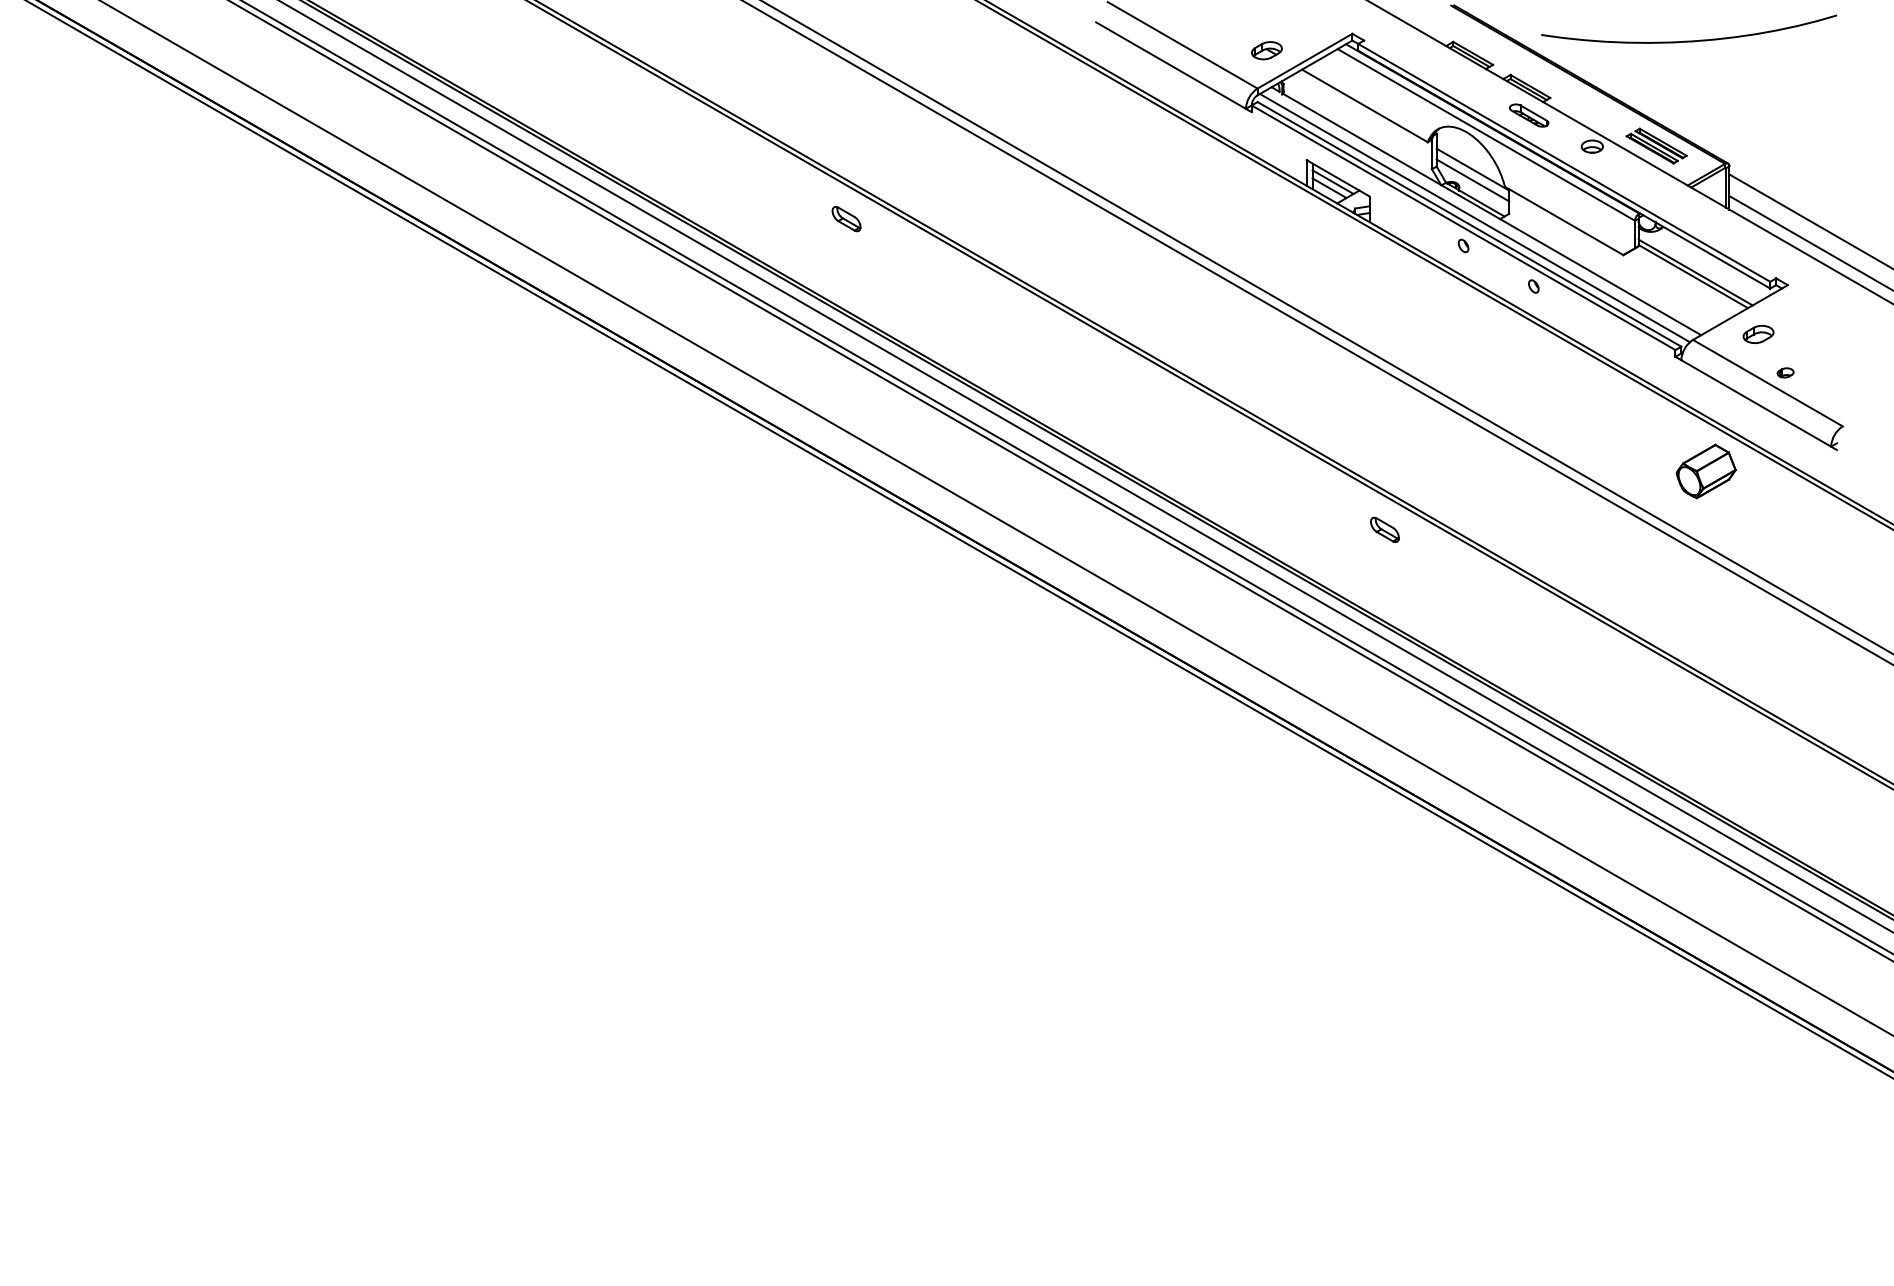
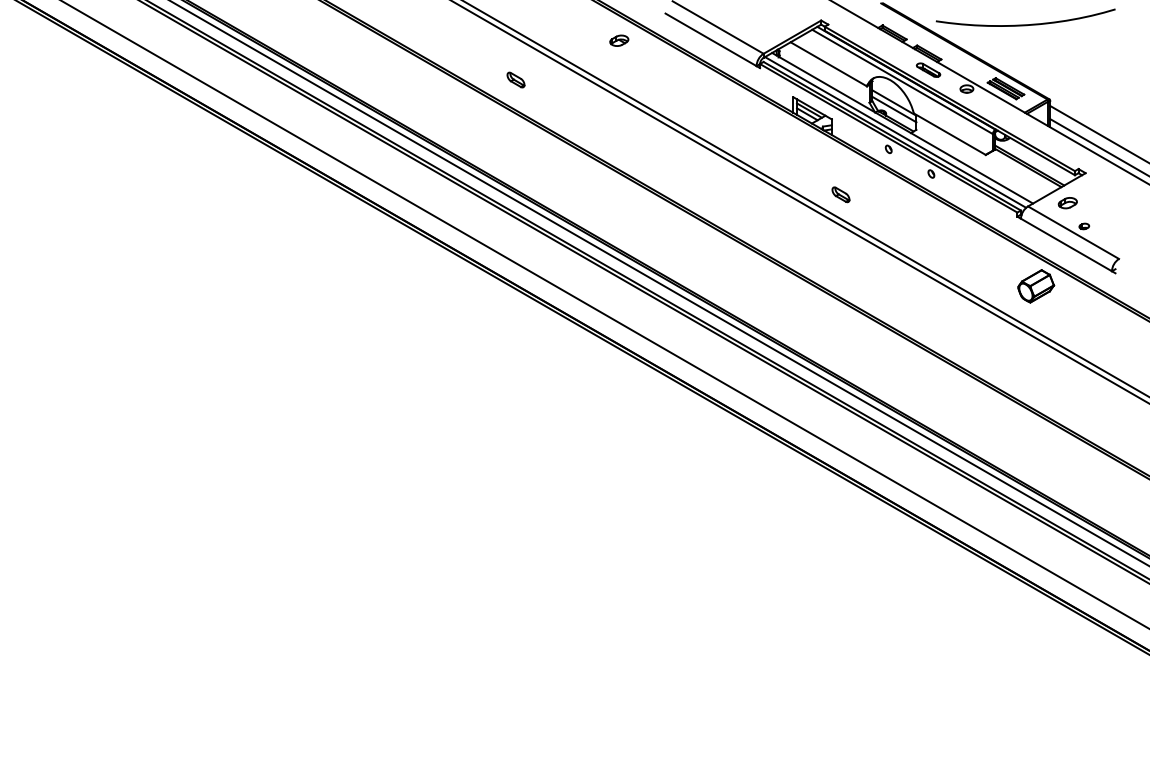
part: (1267, 50) -> (619, 40), moved
part: (845, 218) -> (515, 79), moved
part: (1384, 529) -> (840, 194), moved

